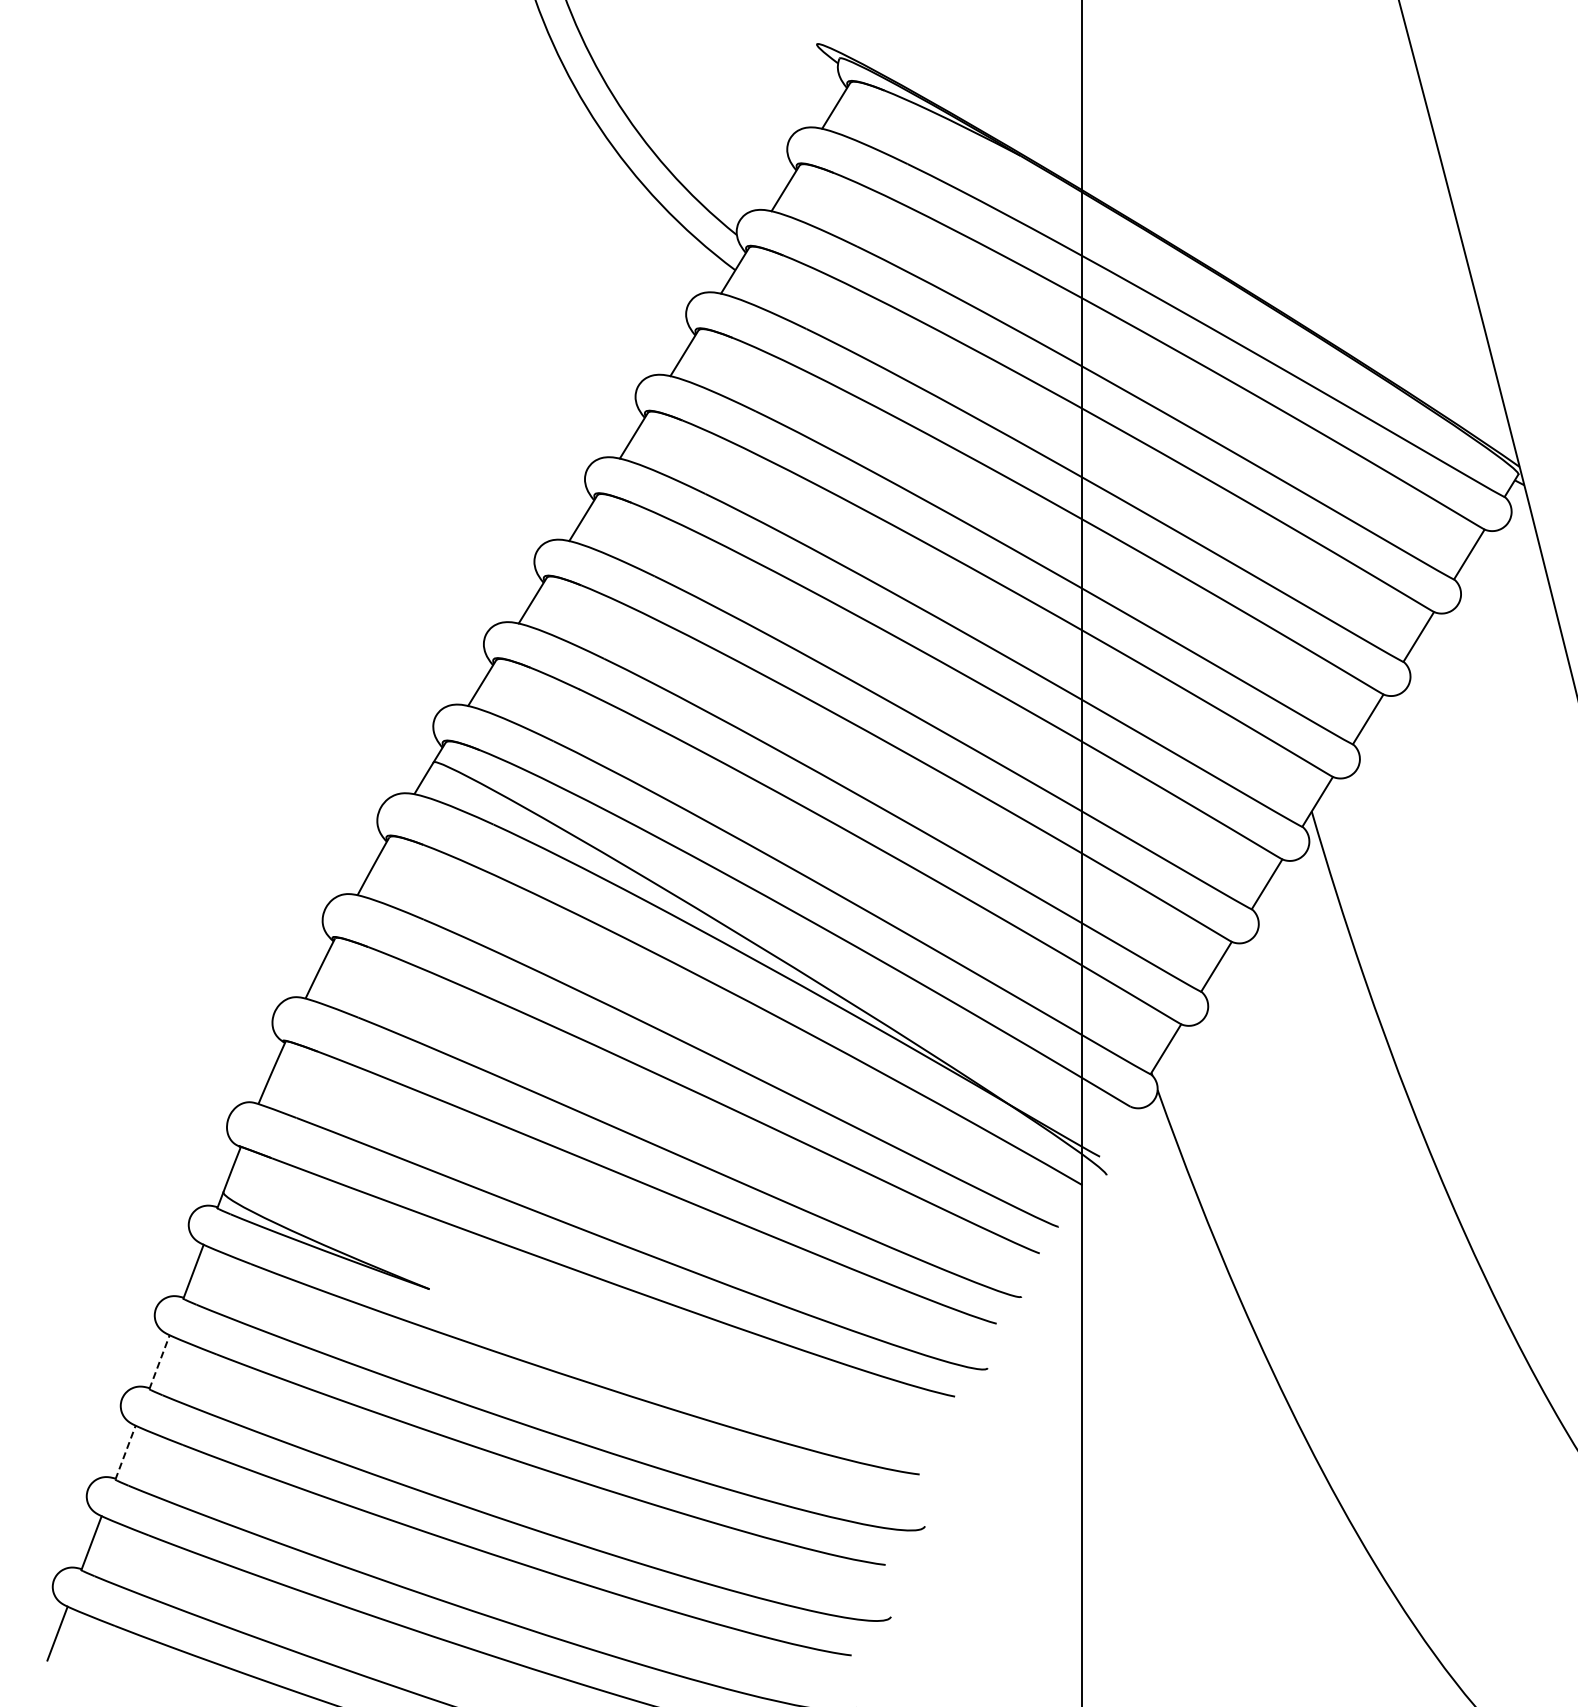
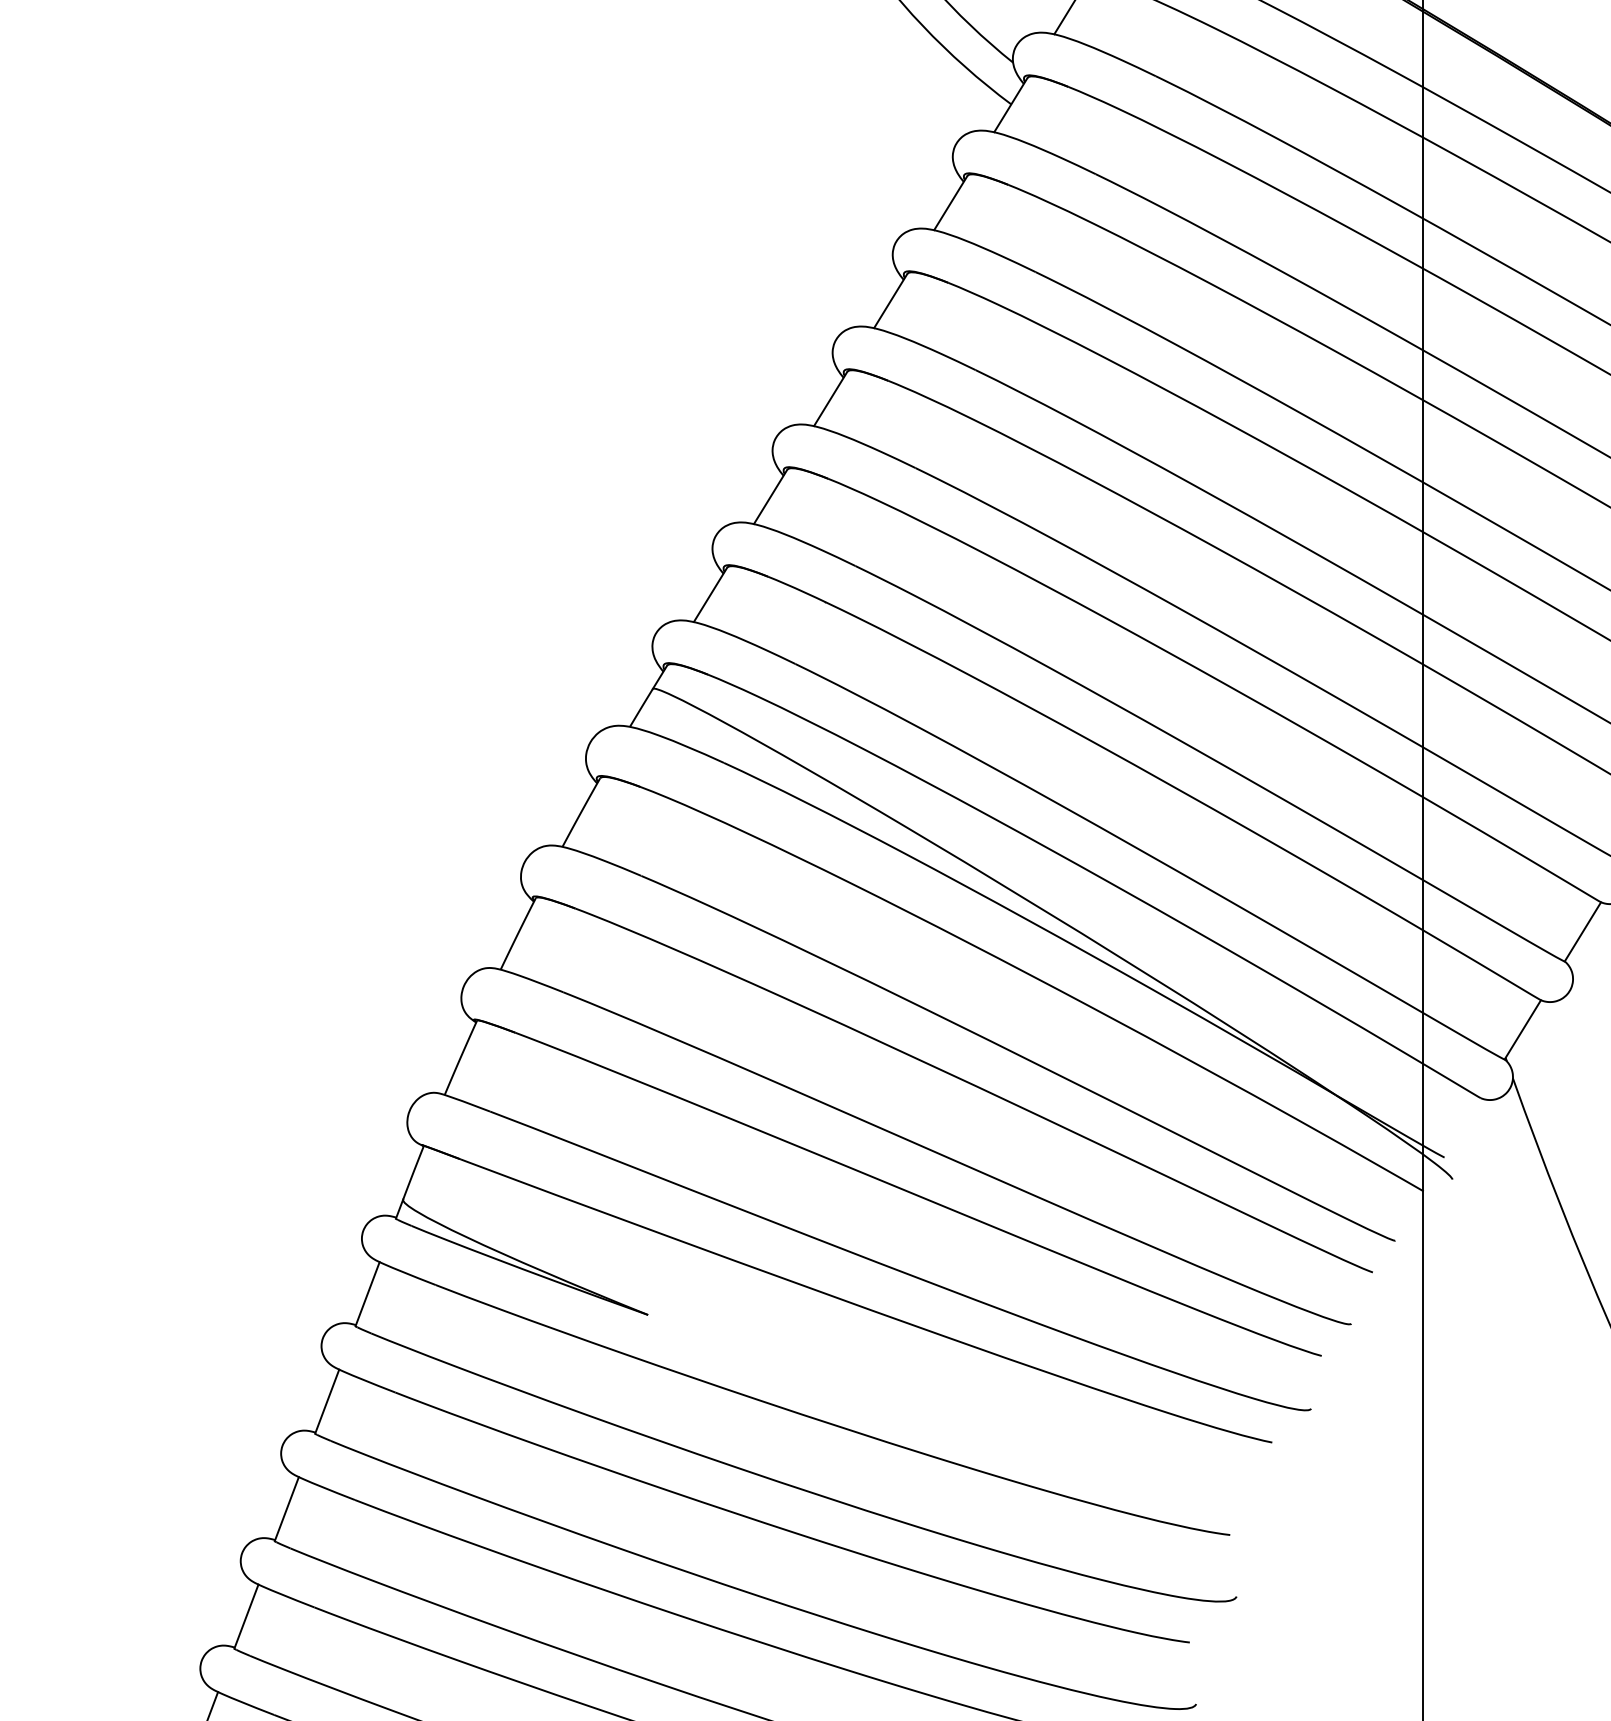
line: (159, 1362) -> (327, 1402), dashed -> solid
line: (125, 1452) -> (286, 1508), dashed -> solid

